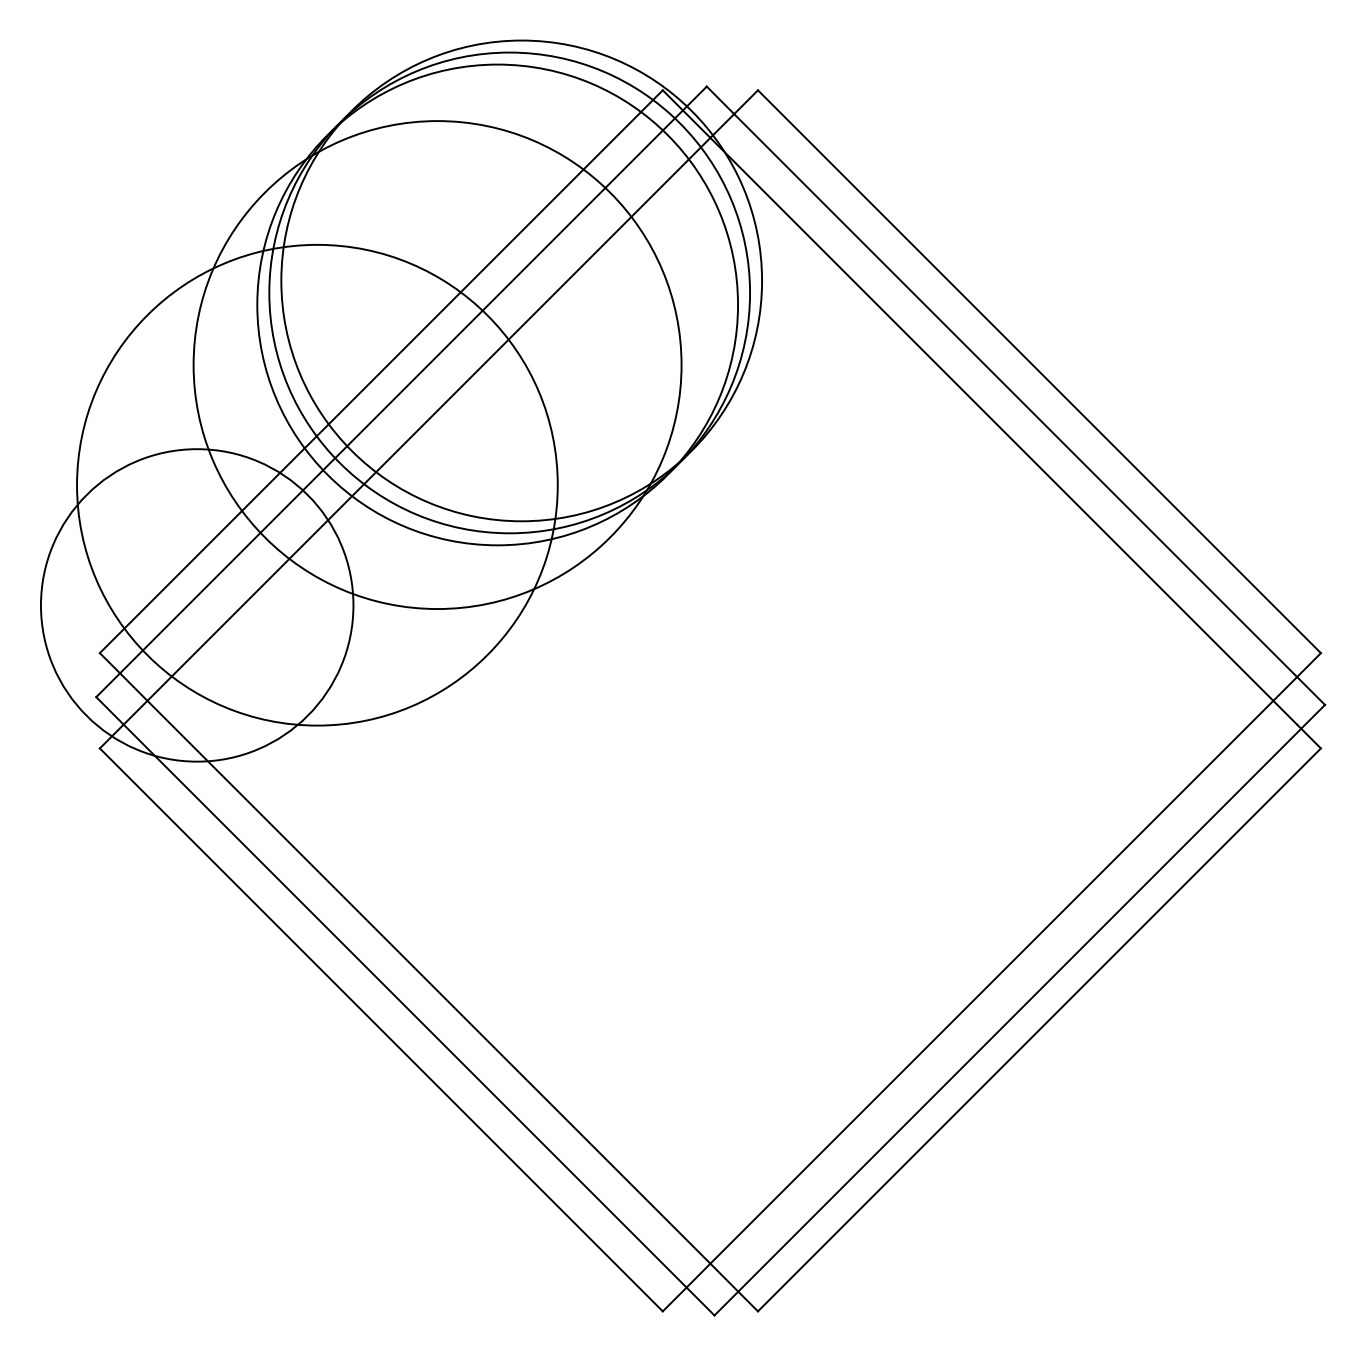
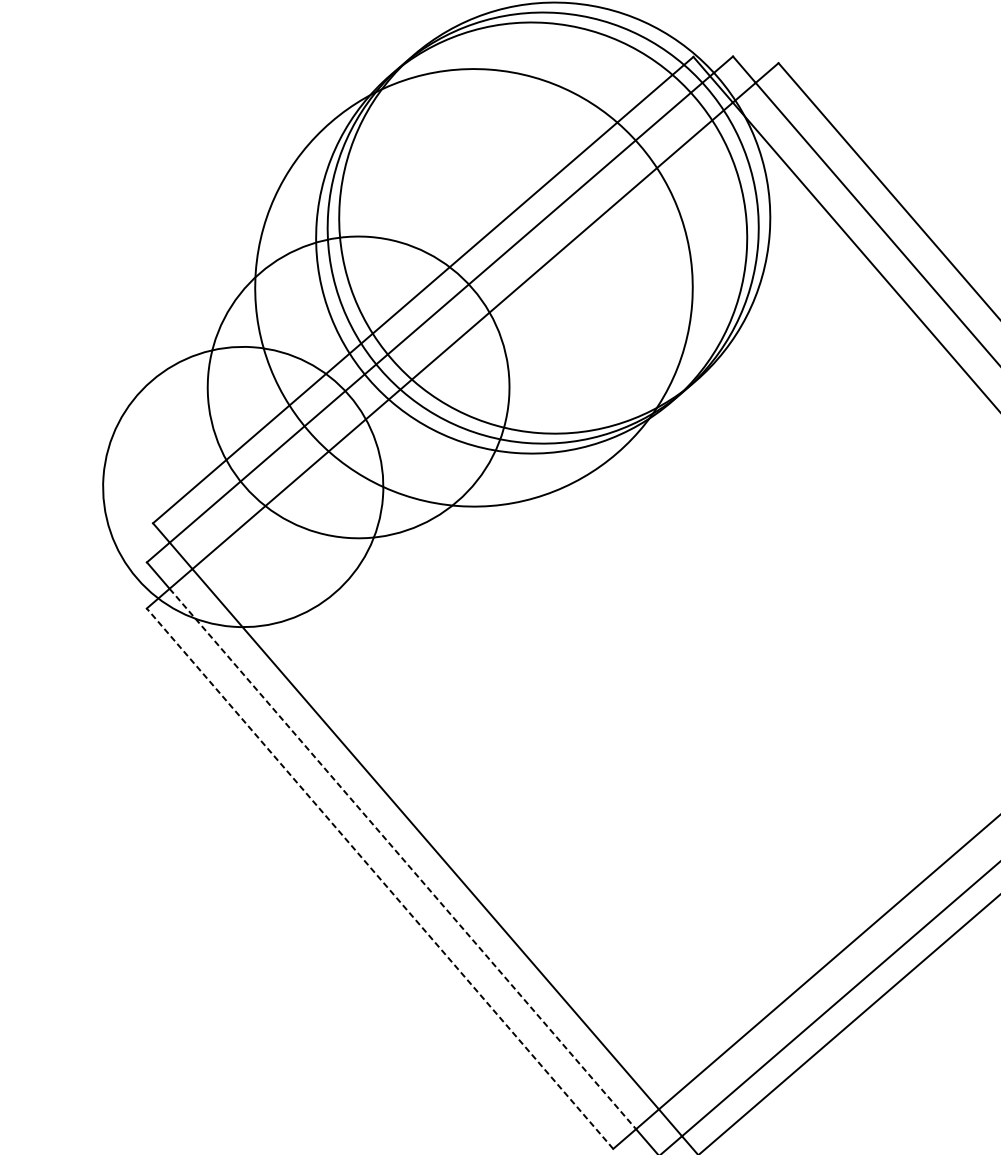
circle: (317, 484) -> (358, 386), size x0.7
line: (405, 1006) -> (403, 859), solid -> dashed
line: (380, 1029) -> (379, 878), solid -> dashed

